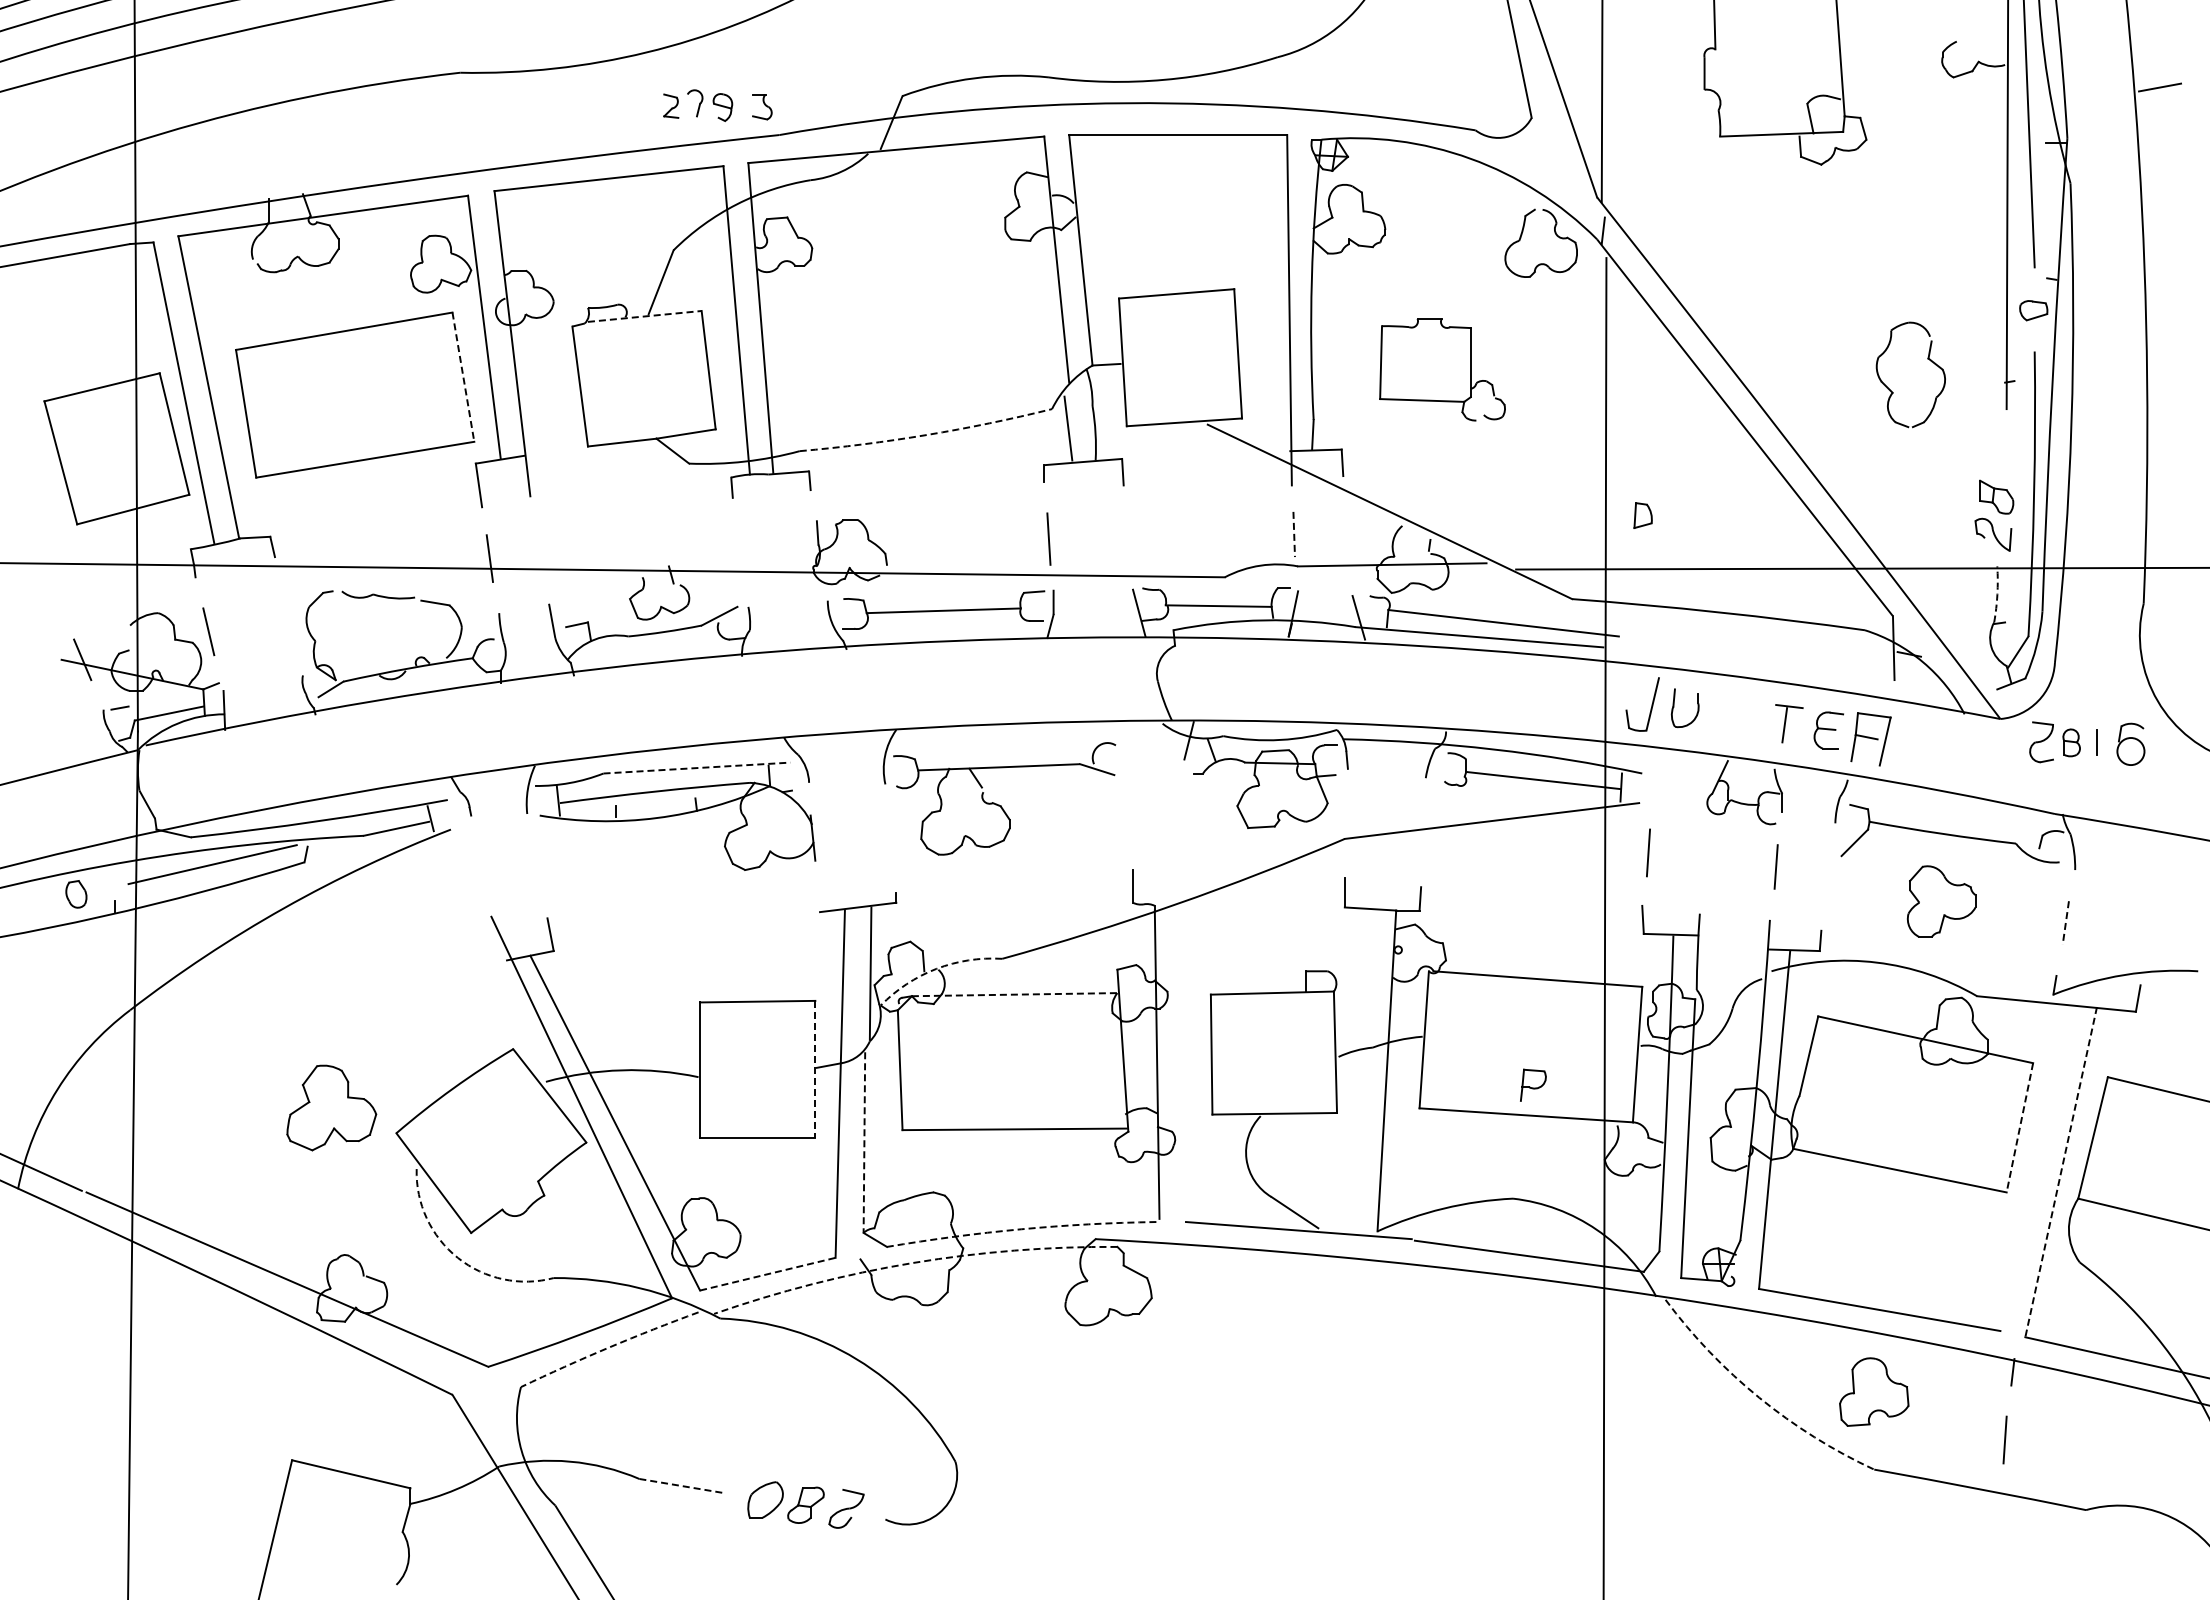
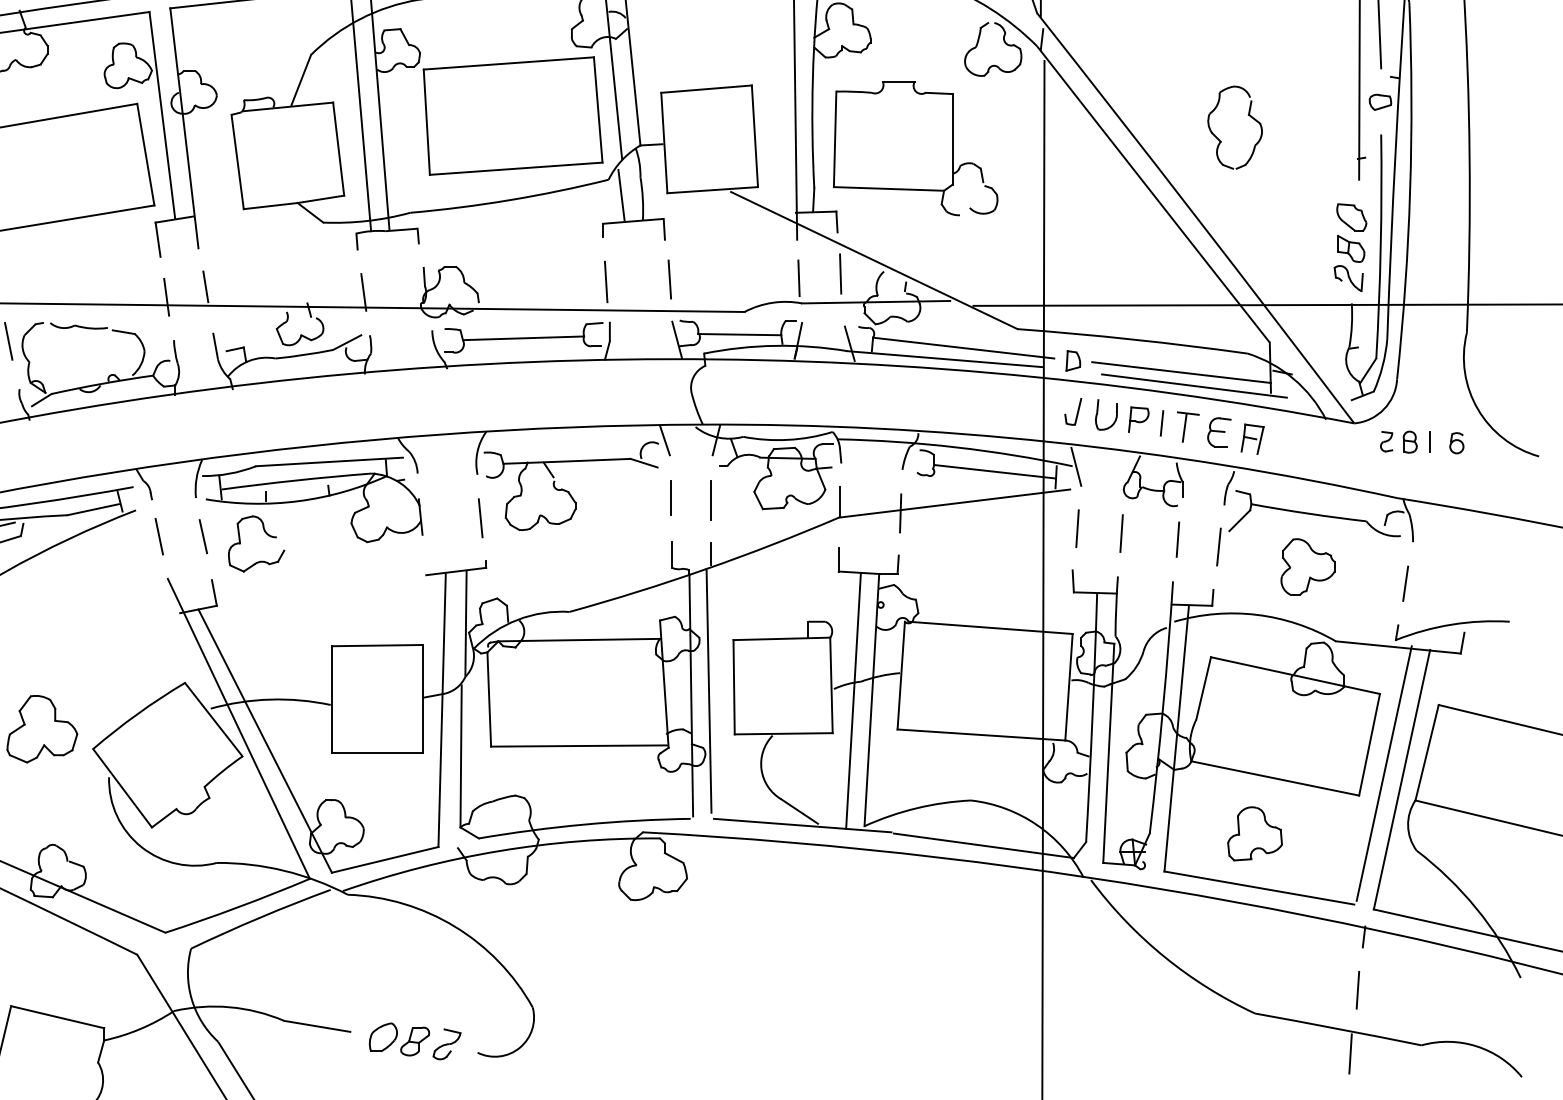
line: (645, 316) -> (289, 106), dashed -> solid
part: (930, 327) -> (513, 115), added
part: (1927, 359) -> (1248, 115), moved
part: (1442, 369) -> (915, 148), size x1.67
line: (463, 377) -> (145, 154), dashed -> solid
arc: (926, 435) -> (509, 200), dashed -> solid
part: (1996, 457) -> (1351, 217), added
part: (1642, 515) -> (1072, 360), moved
line: (1346, 528) -> (840, 273), added
line: (1294, 534) -> (799, 278), dashed -> solid
line: (1129, 535) -> (669, 279), added
line: (539, 544) -> (205, 286), added
line: (740, 552) -> (363, 292), added
arc: (1997, 594) -> (1351, 325), dashed -> solid
line: (288, 614) -> (8, 341), added
line: (1780, 654) -> (1181, 372), added
line: (1796, 671) -> (1193, 386), added
part: (1643, 703) -> (1073, 411), size x0.62
line: (1755, 718) -> (1161, 422), added
part: (1871, 738) -> (1252, 438), size x0.71
line: (1123, 740) -> (664, 440), added
part: (2041, 742) -> (1386, 441), size x0.62
part: (2130, 743) -> (1456, 442), size x0.62
line: (696, 768) -> (329, 462), dashed -> solid
line: (1646, 774) -> (1075, 467), added
line: (1131, 813) -> (671, 497), added
line: (1182, 816) -> (711, 500), added
line: (1346, 818) -> (840, 501), added
line: (1423, 833) -> (900, 513), added
line: (888, 839) -> (480, 518), added
line: (1704, 858) -> (1121, 533), added
part: (616, 859) -> (266, 533), added
line: (480, 862) -> (159, 536), added
line: (536, 863) -> (203, 536), added
line: (1828, 875) -> (1219, 546), added
line: (1182, 885) -> (711, 554), added
line: (2065, 923) -> (1405, 584), dashed -> solid
arc: (936, 968) -> (517, 619), dashed -> solid
line: (1014, 994) -> (579, 639), dashed -> solid
line: (1179, 1059) -> (708, 691), added
line: (815, 1069) -> (422, 698), dashed -> solid
line: (1363, 1072) -> (853, 701), added
part: (1533, 1084) -> (1138, 419), moved
line: (2019, 1127) -> (1369, 744), dashed -> solid
line: (864, 1143) -> (461, 757), dashed -> solid
line: (2038, 1164) -> (1384, 773), added
line: (2061, 1172) -> (1402, 779), dashed -> solid
arc: (1021, 1229) -> (584, 824), dashed -> solid
arc: (457, 1257) -> (141, 846), dashed -> solid
arc: (912, 1263) -> (498, 851), dashed -> solid
line: (767, 1274) -> (384, 860), dashed -> solid
arc: (608, 1347) -> (259, 917), dashed -> solid
part: (1874, 1391) -> (1255, 833), moved
arc: (1759, 1397) -> (1164, 956), dashed -> solid
line: (681, 1485) -> (317, 1026), dashed -> solid
line: (1995, 1520) -> (1350, 1053), added

